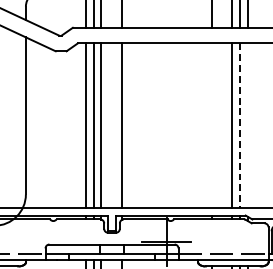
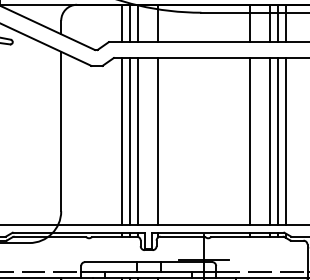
line: (211, 125) -> (249, 141), added
line: (239, 125) -> (278, 141), dashed -> solid
line: (247, 125) -> (286, 141), added

